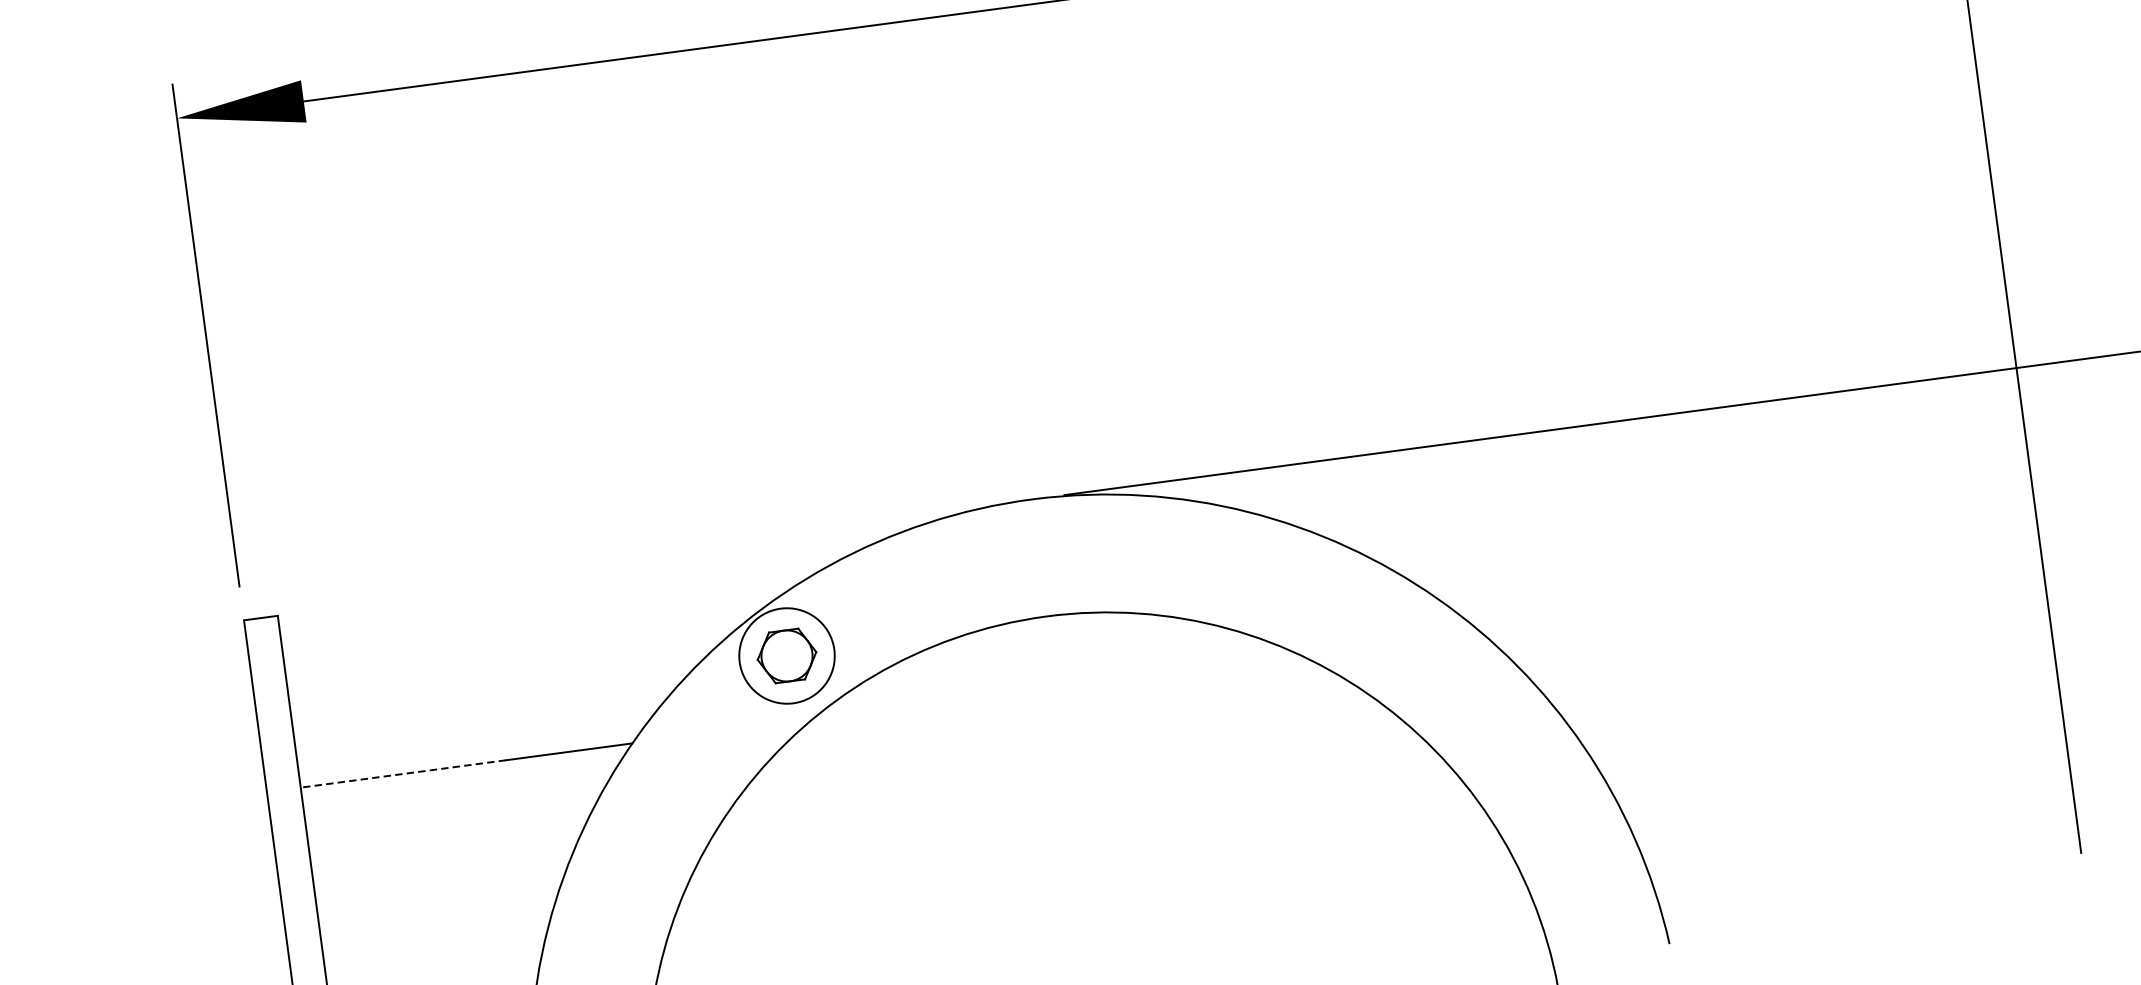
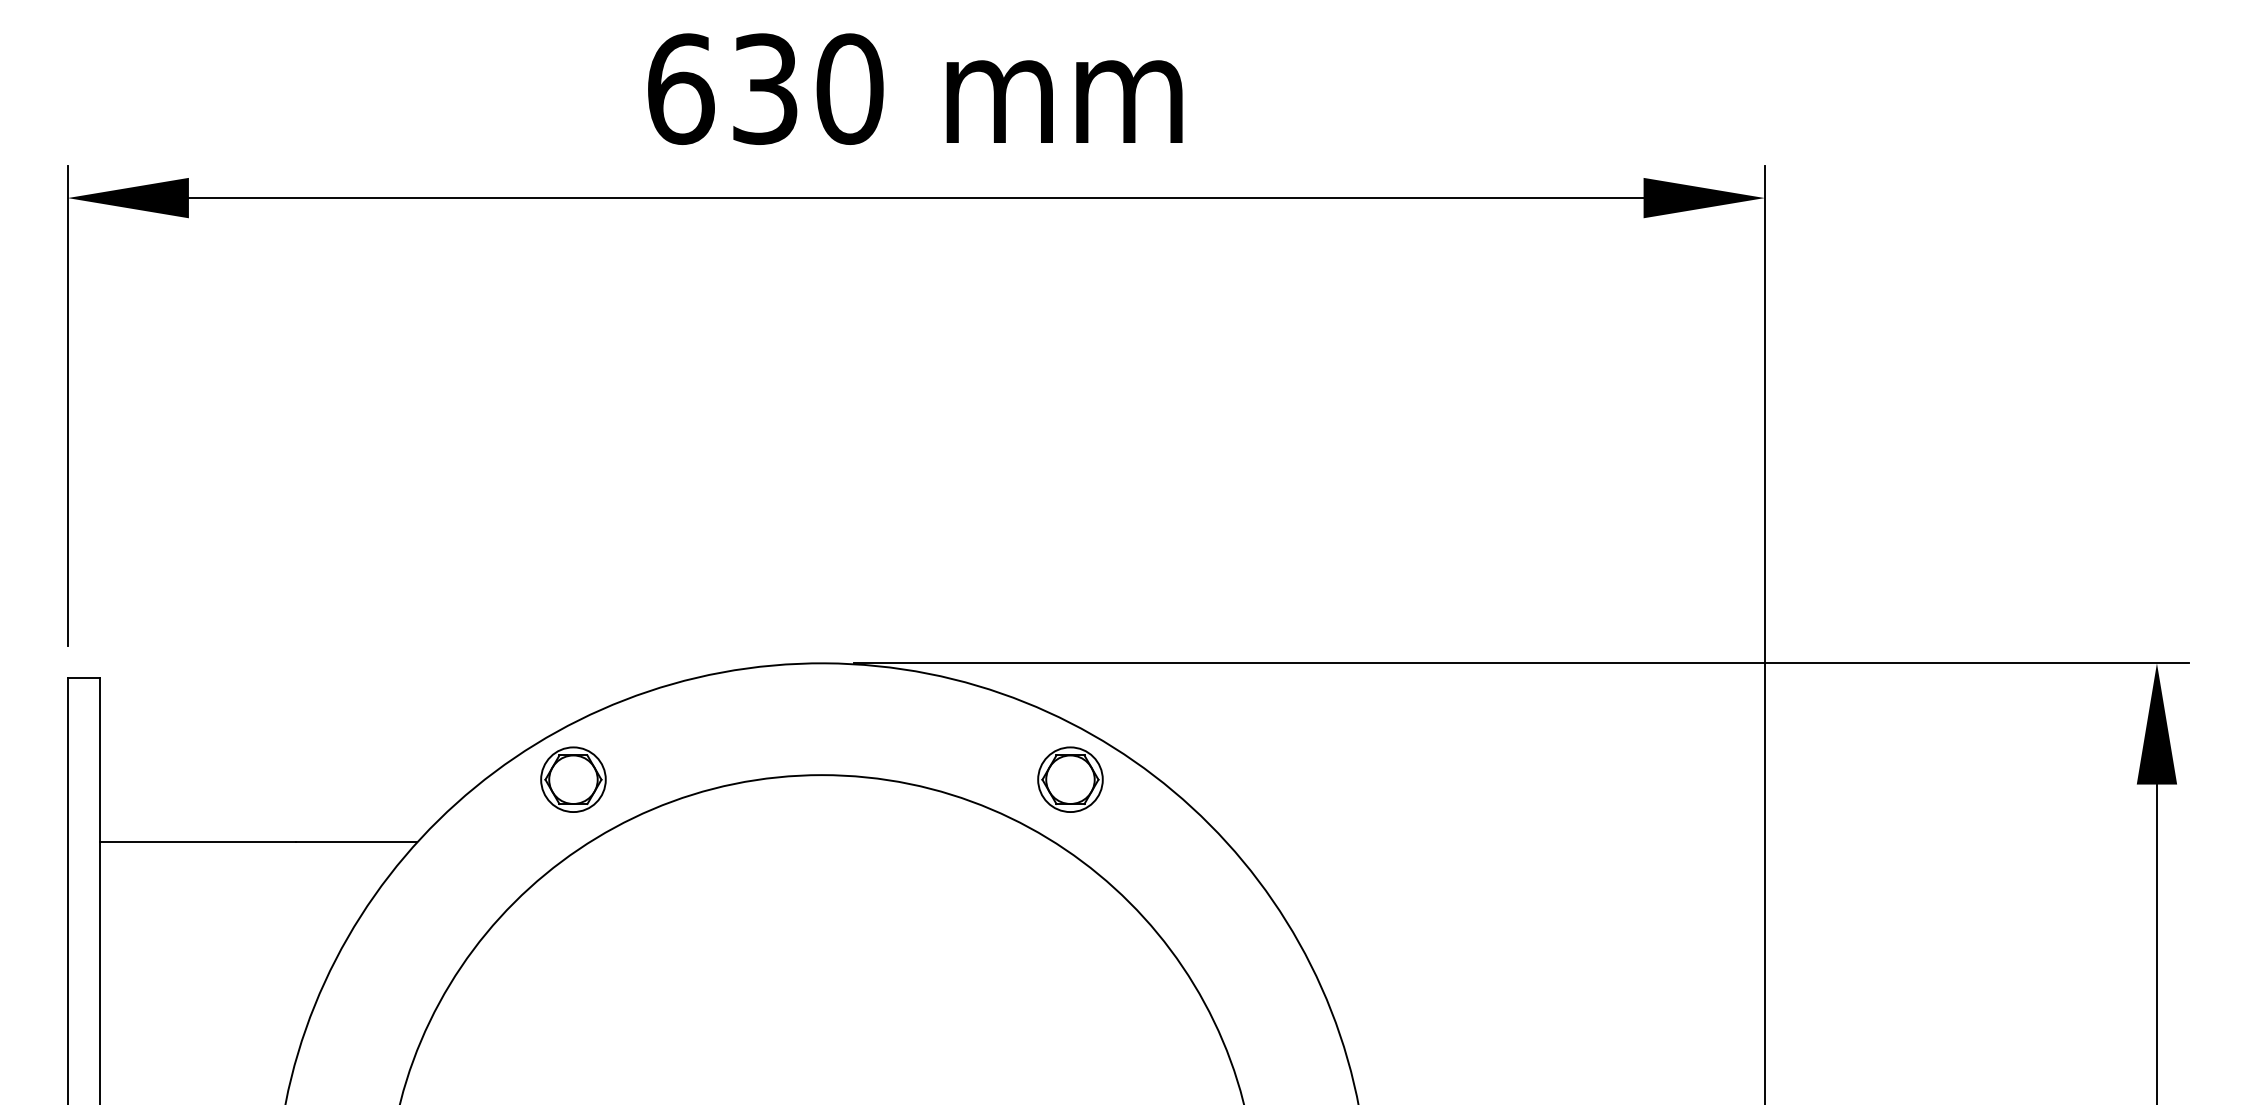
part: (1306, 586) -> (1070, 779), added
circle: (787, 655) -> (573, 779), size x0.71
line: (402, 774) -> (197, 842), dashed -> solid

